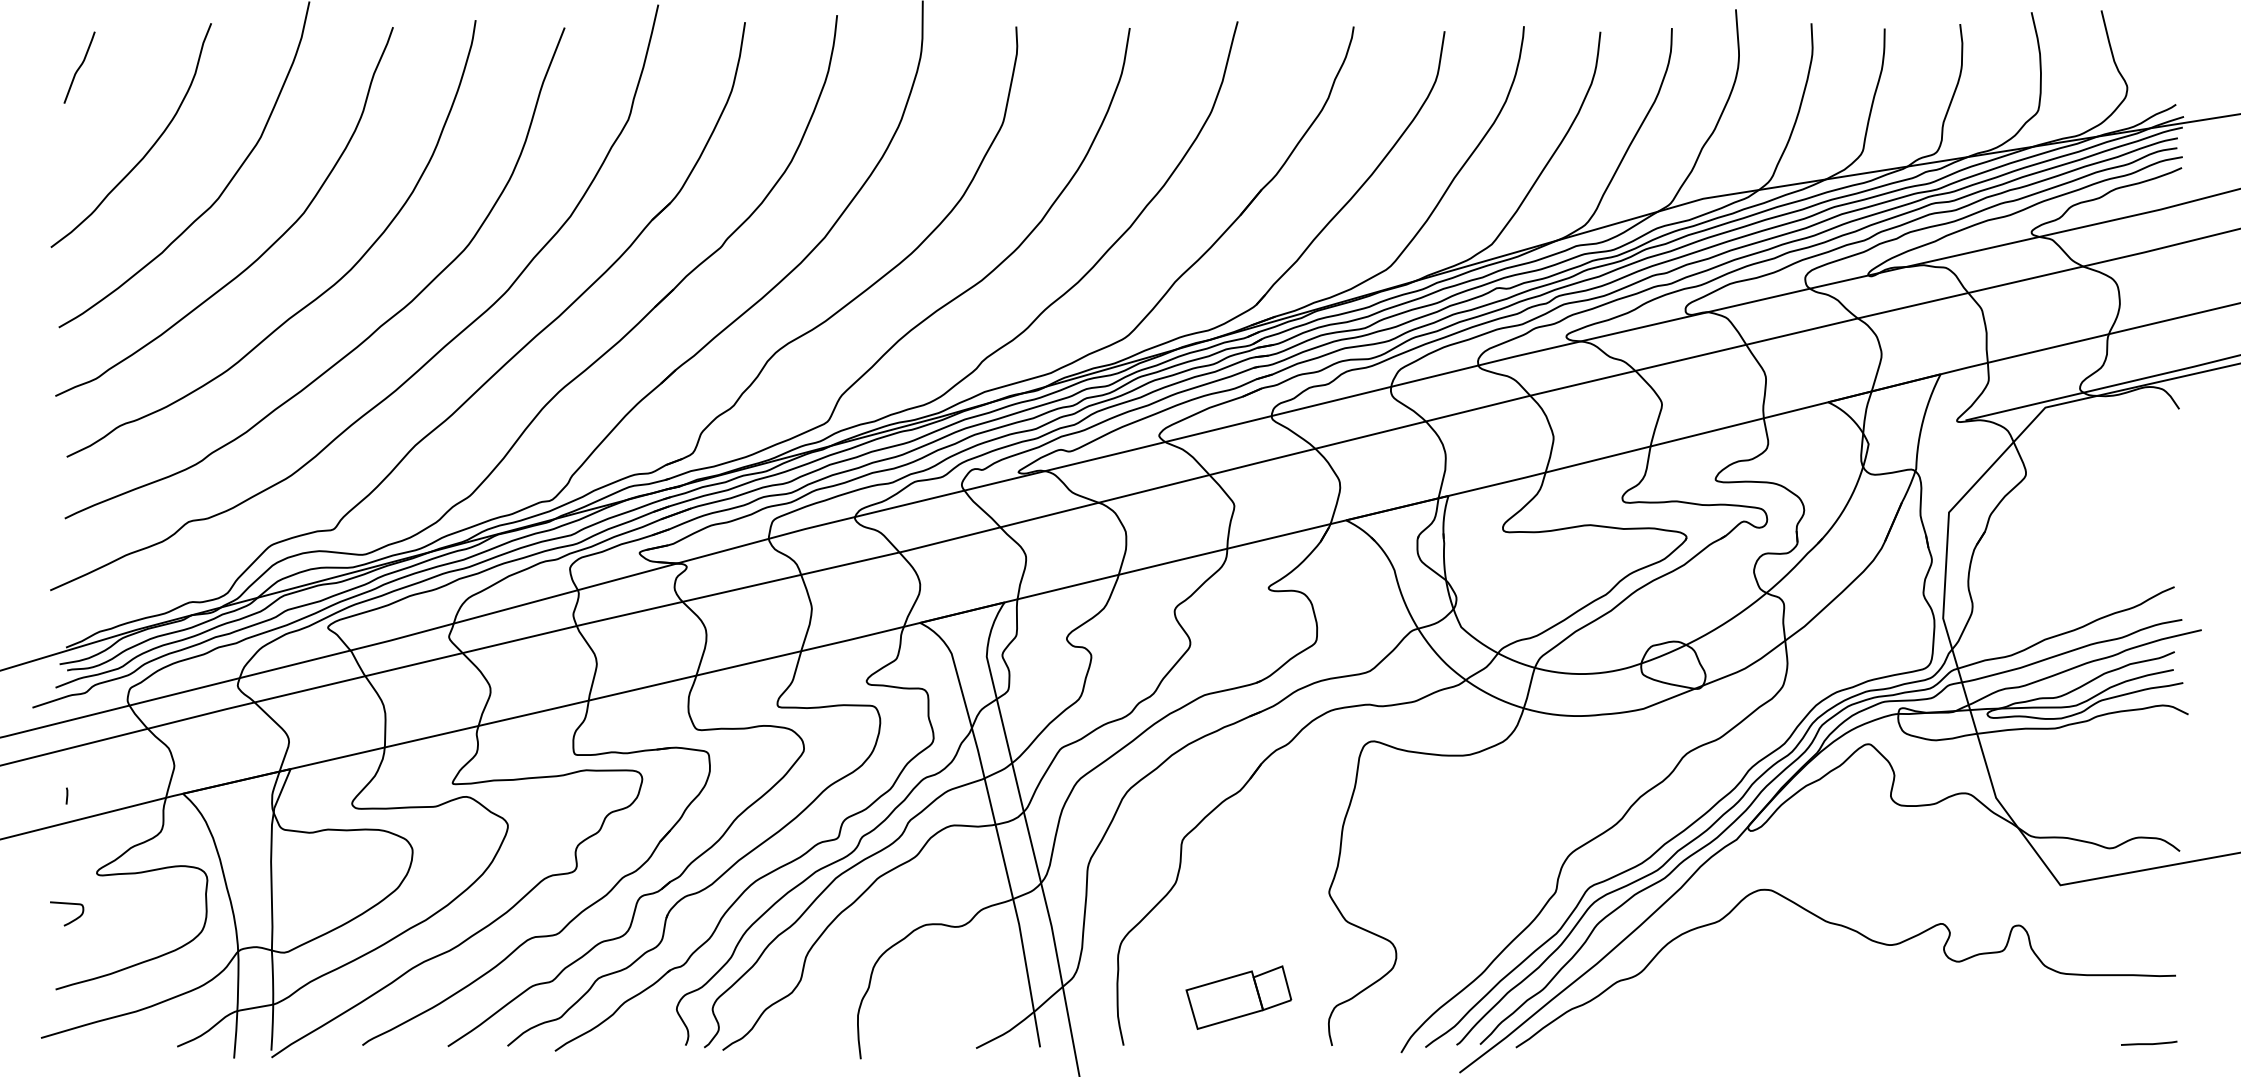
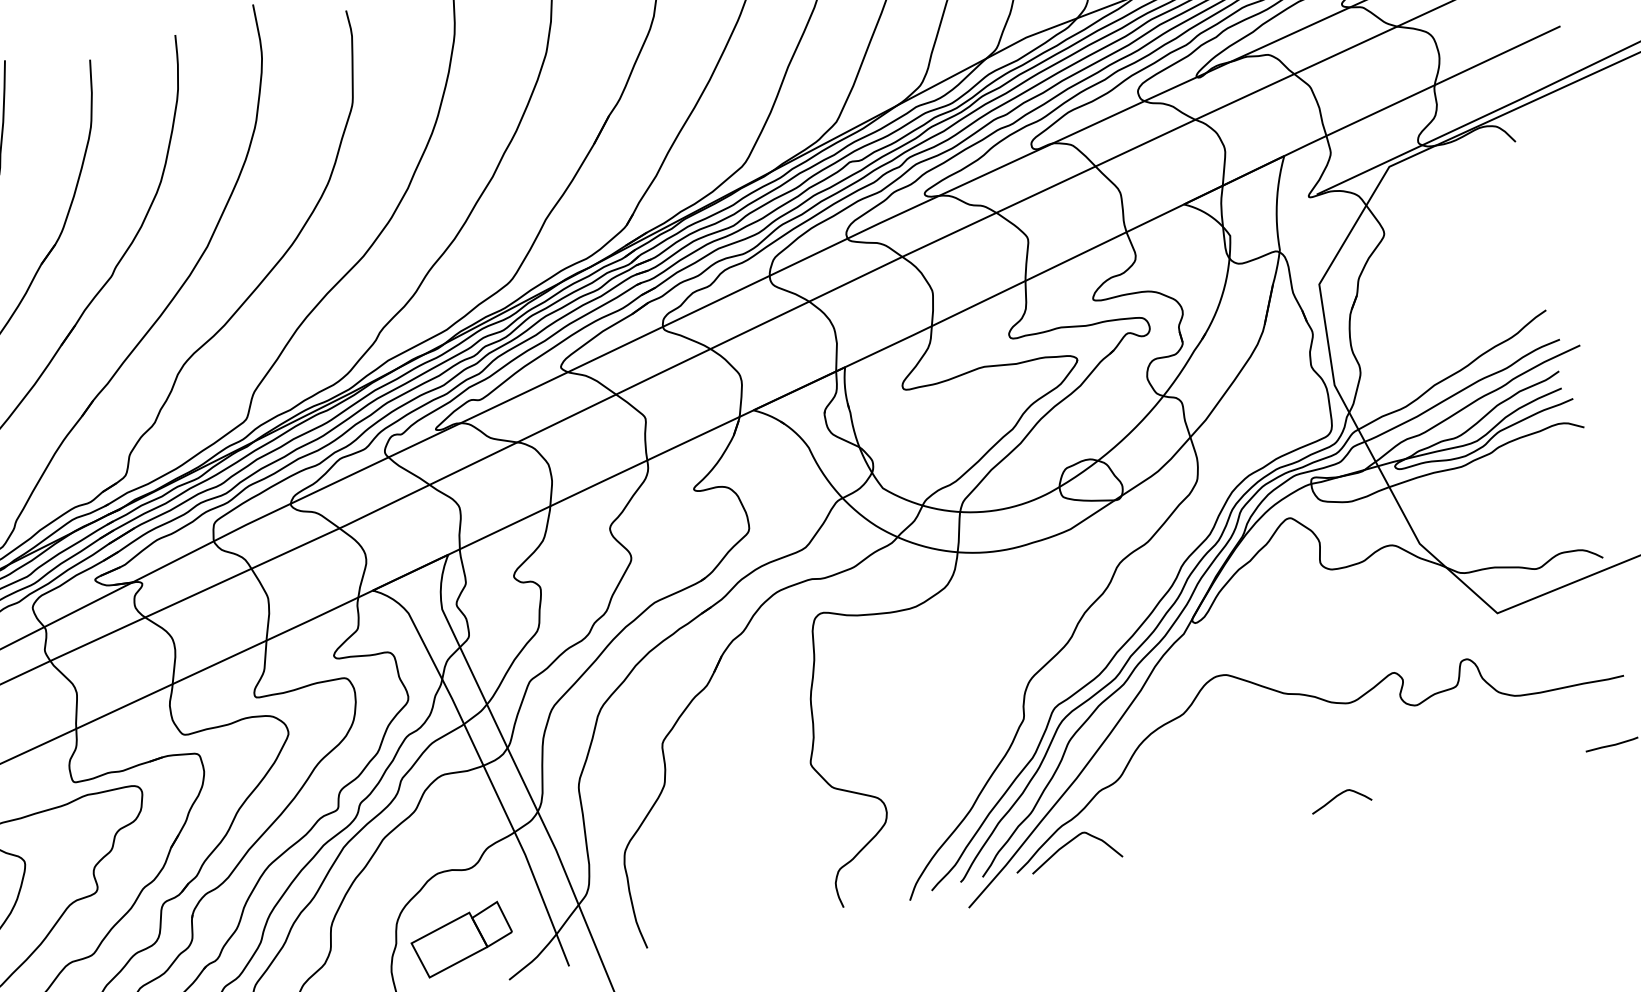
part: (1238, 997) -> (461, 939), moved
curve: (1575, 1028) -> (1069, 843), added
curve: (1860, 1037) -> (1339, 795), added

